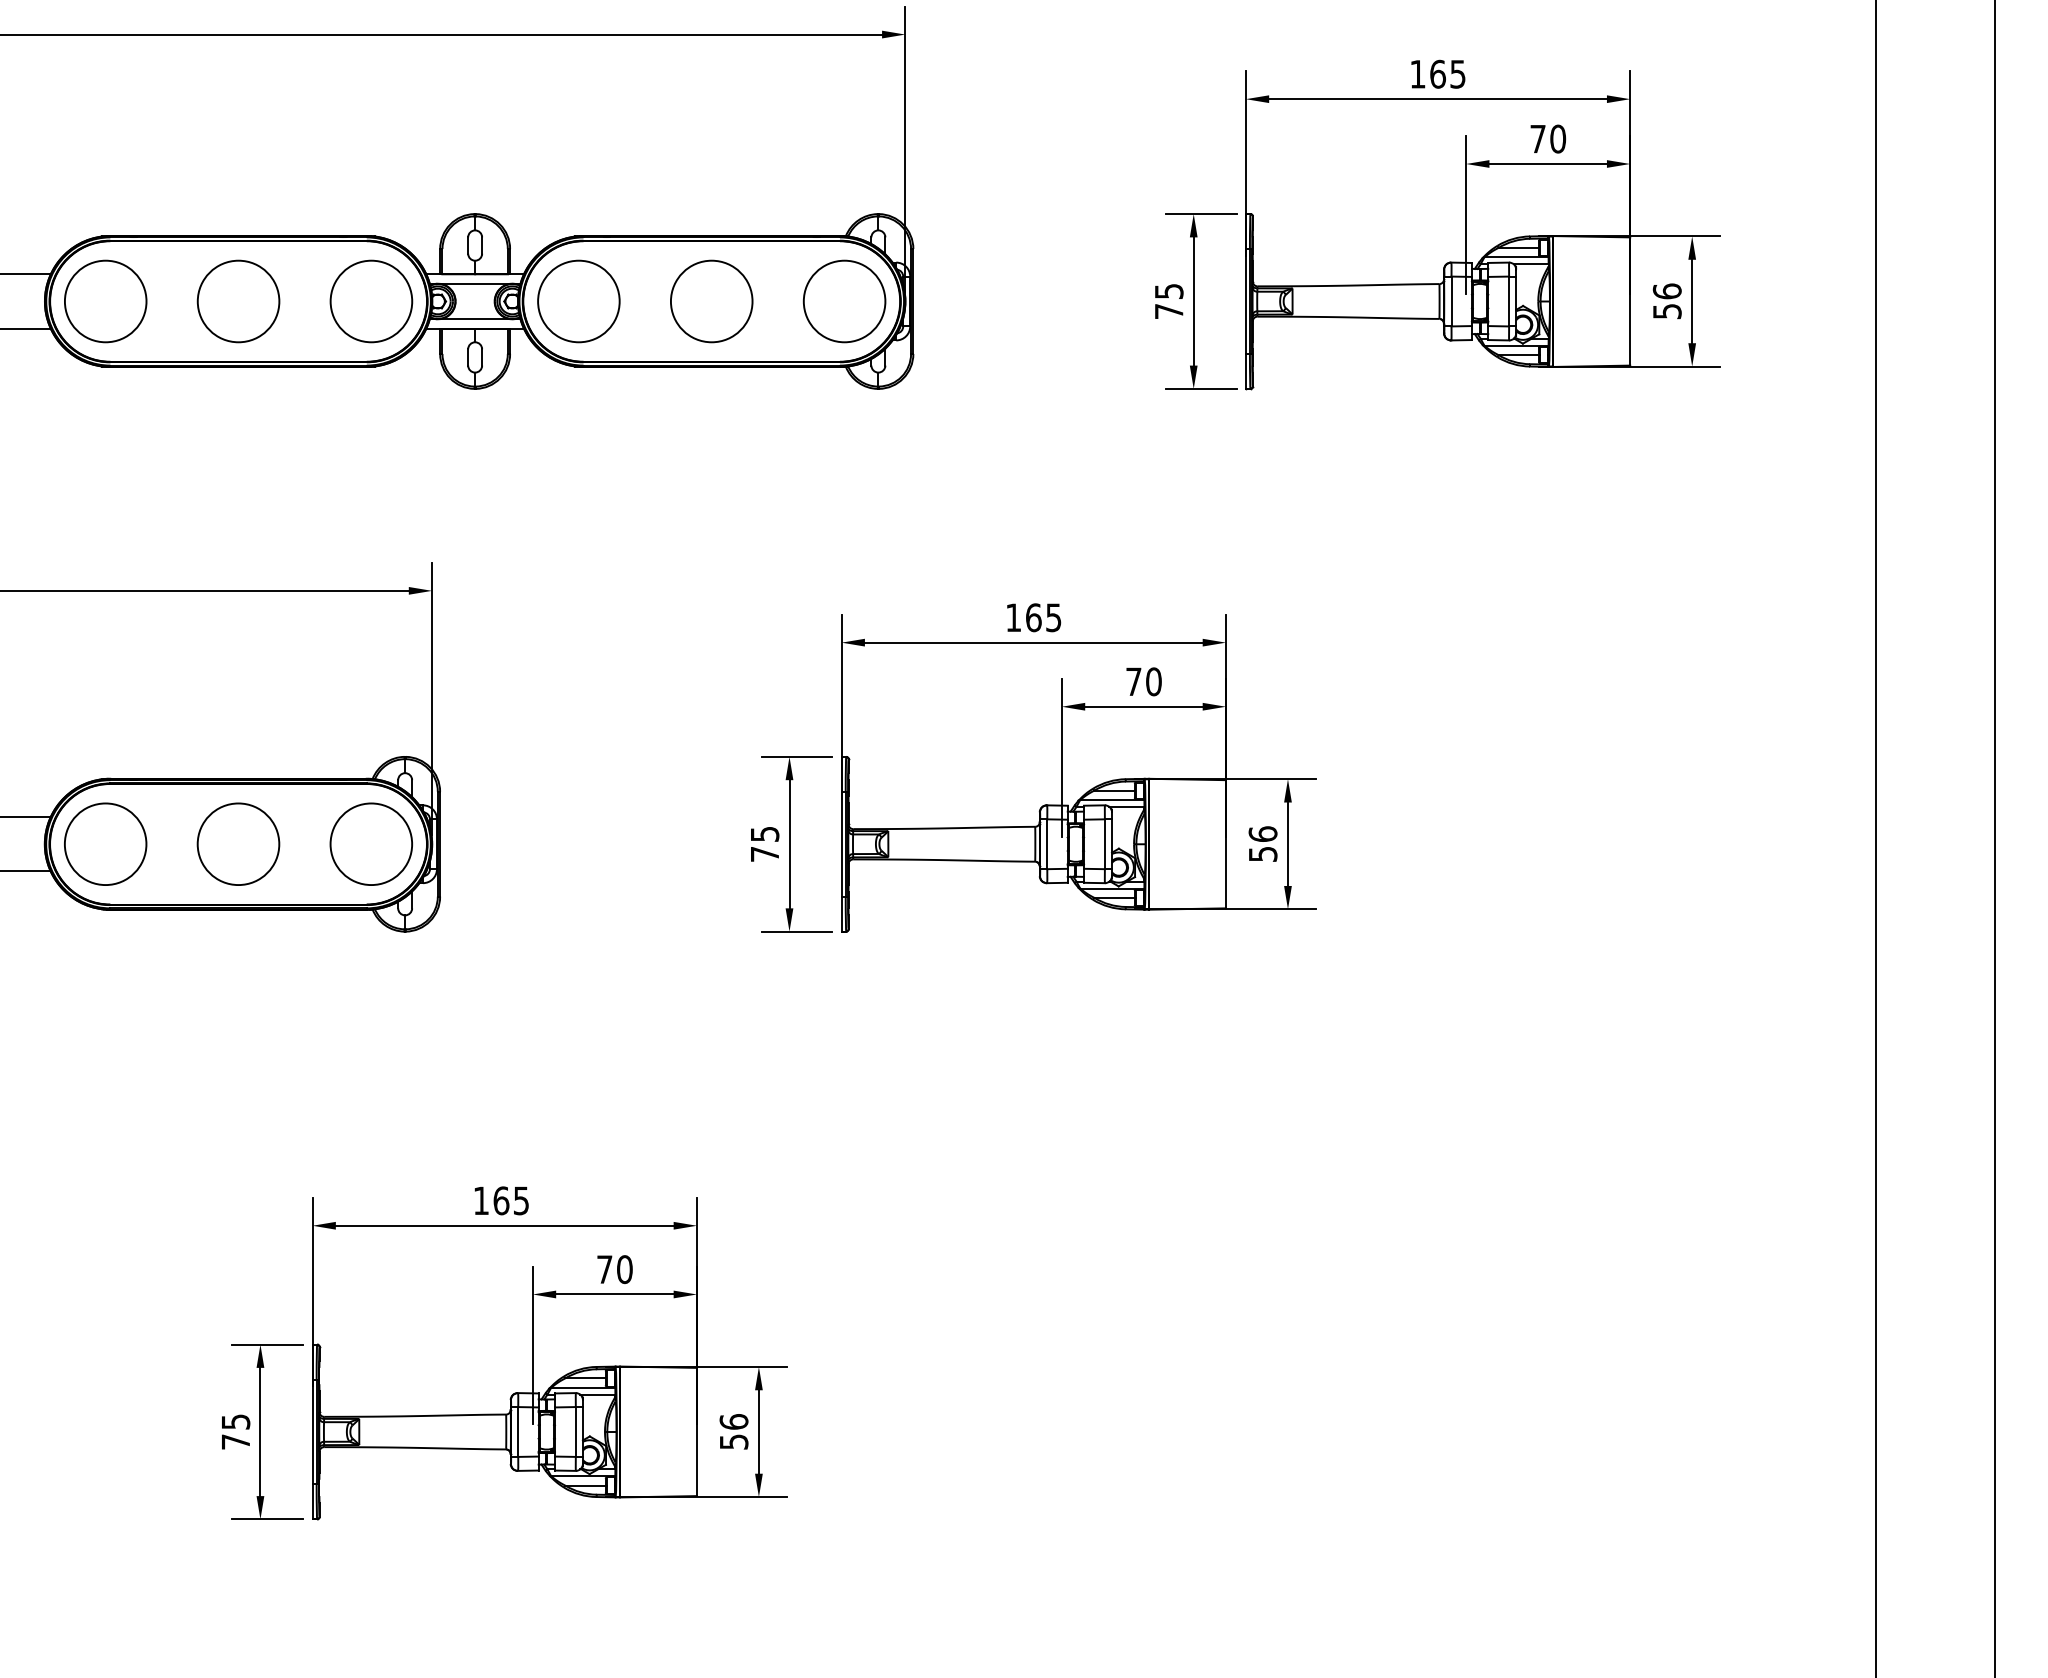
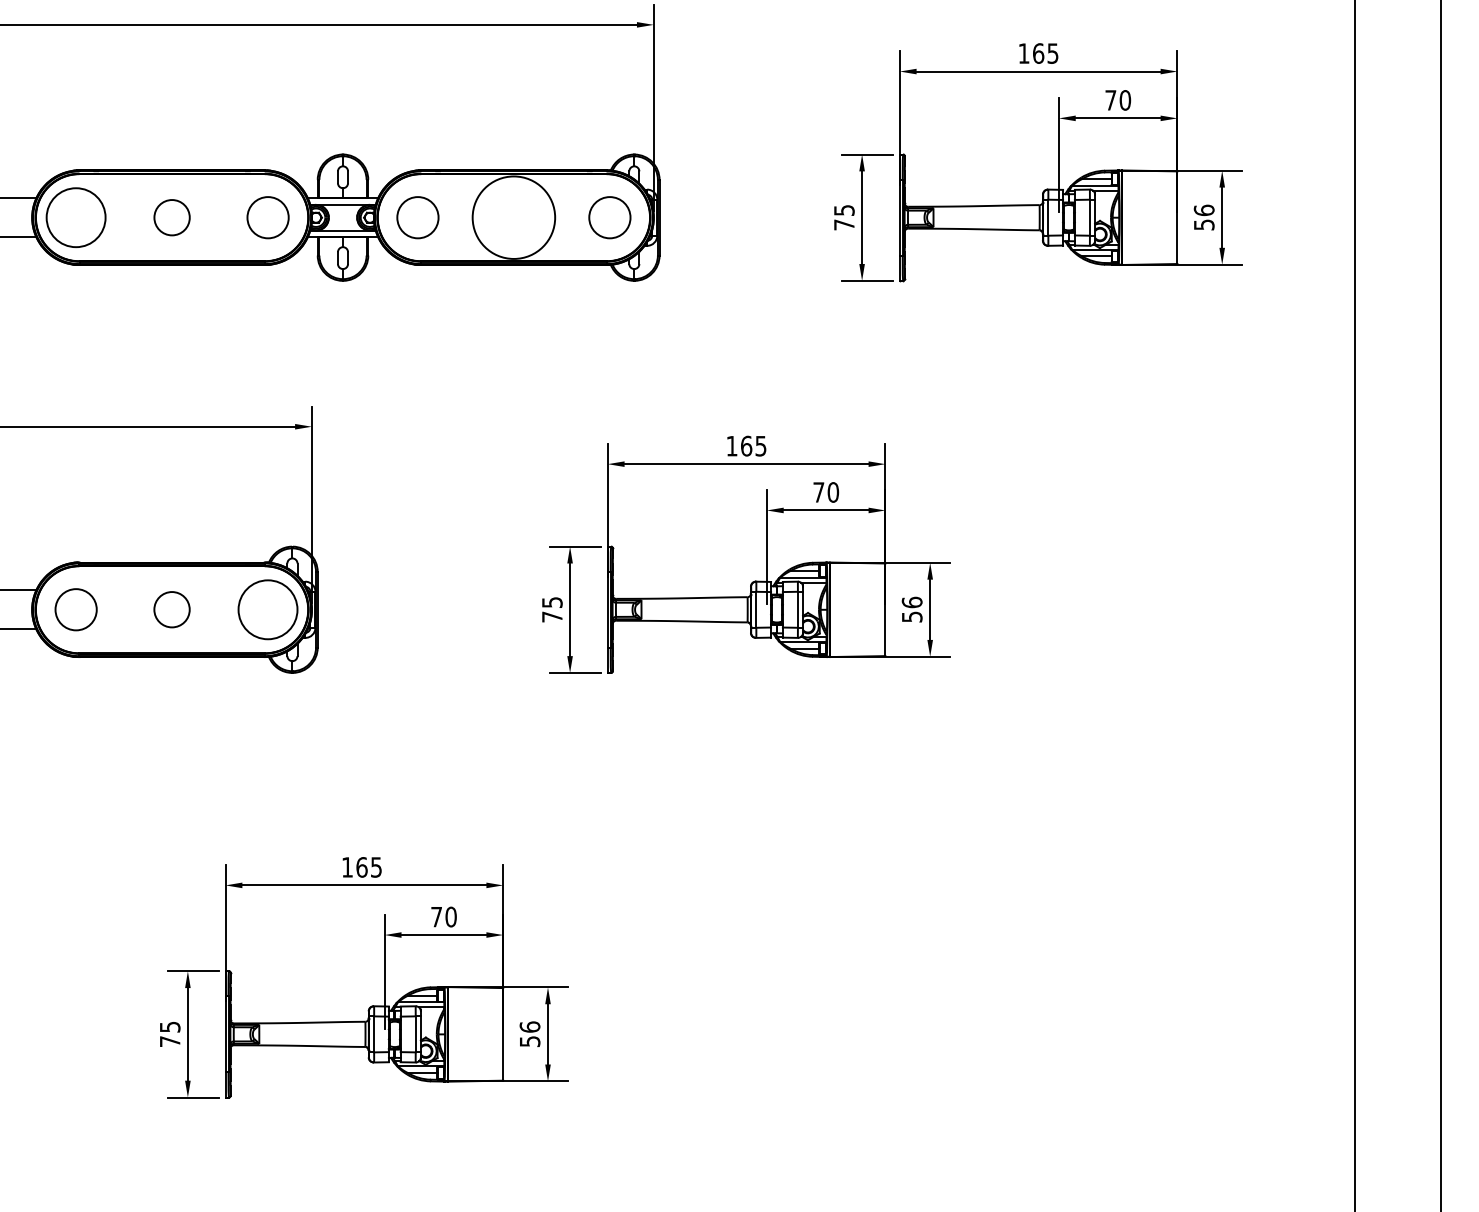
circle: (238, 301) -> (172, 217), size x0.6
circle: (371, 301) -> (268, 217), size x0.7
circle: (578, 301) -> (417, 217), size x0.7
circle: (711, 301) -> (513, 217), size x1.4
circle: (844, 301) -> (609, 217), size x0.7
circle: (105, 843) -> (75, 609), size x0.7
circle: (238, 843) -> (172, 609), size x0.6

